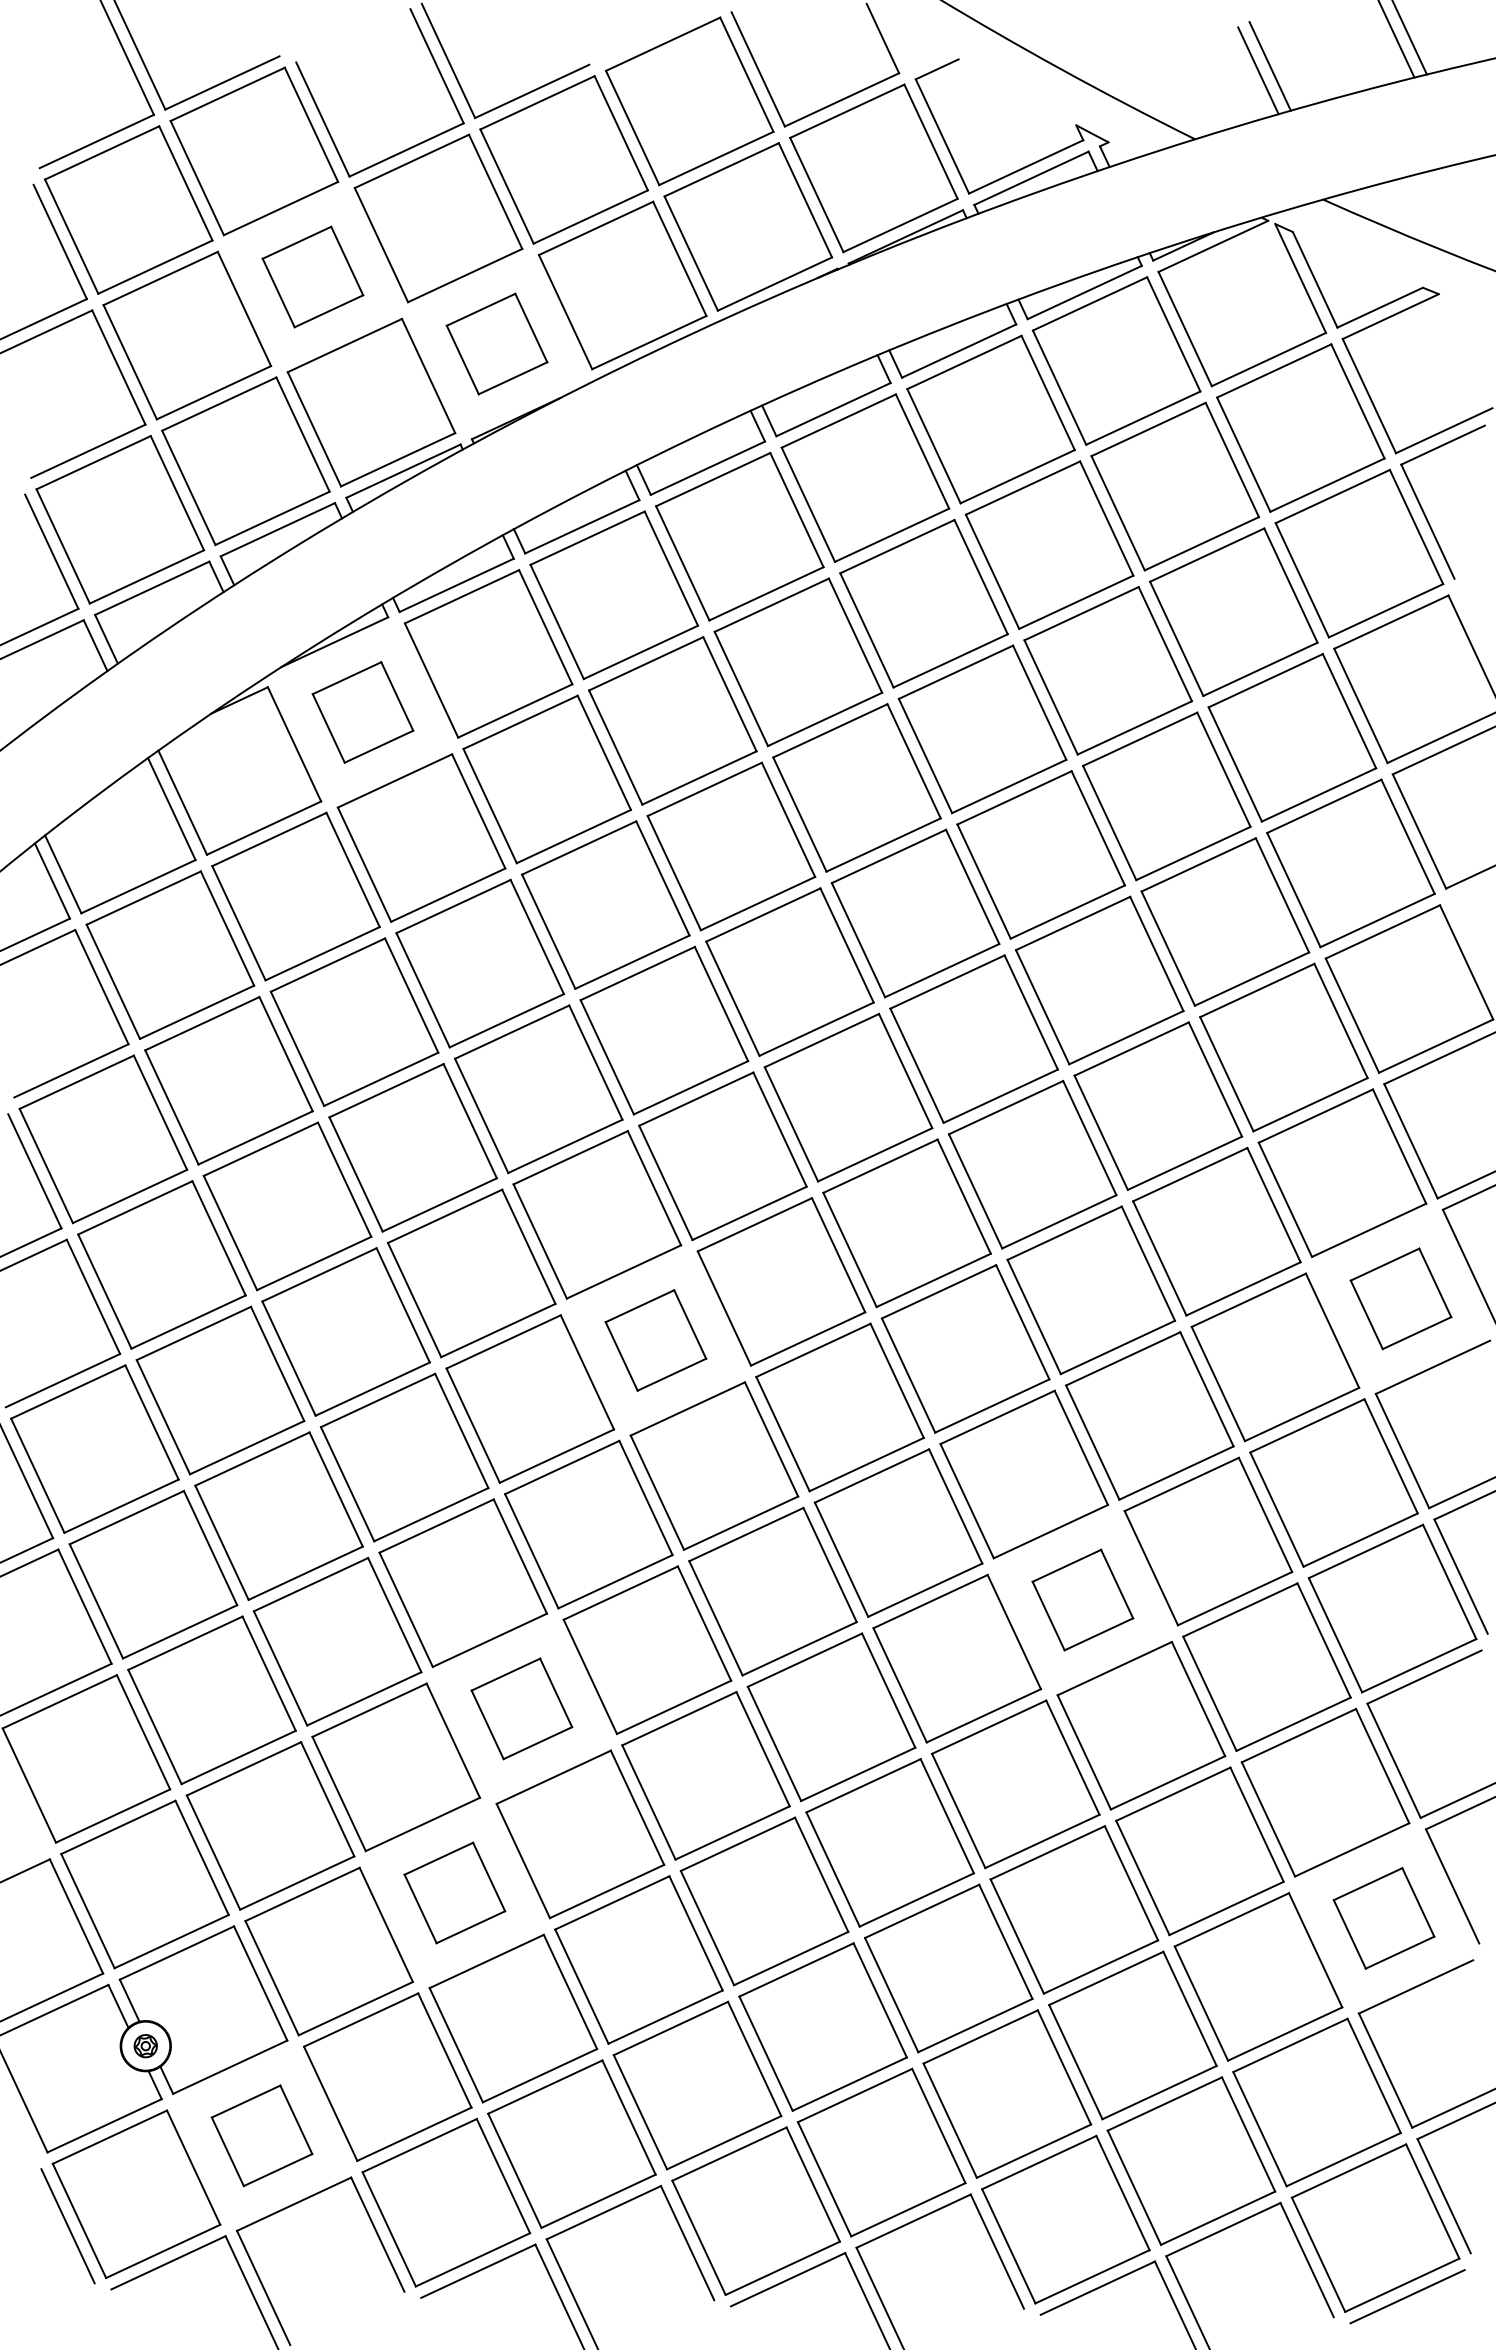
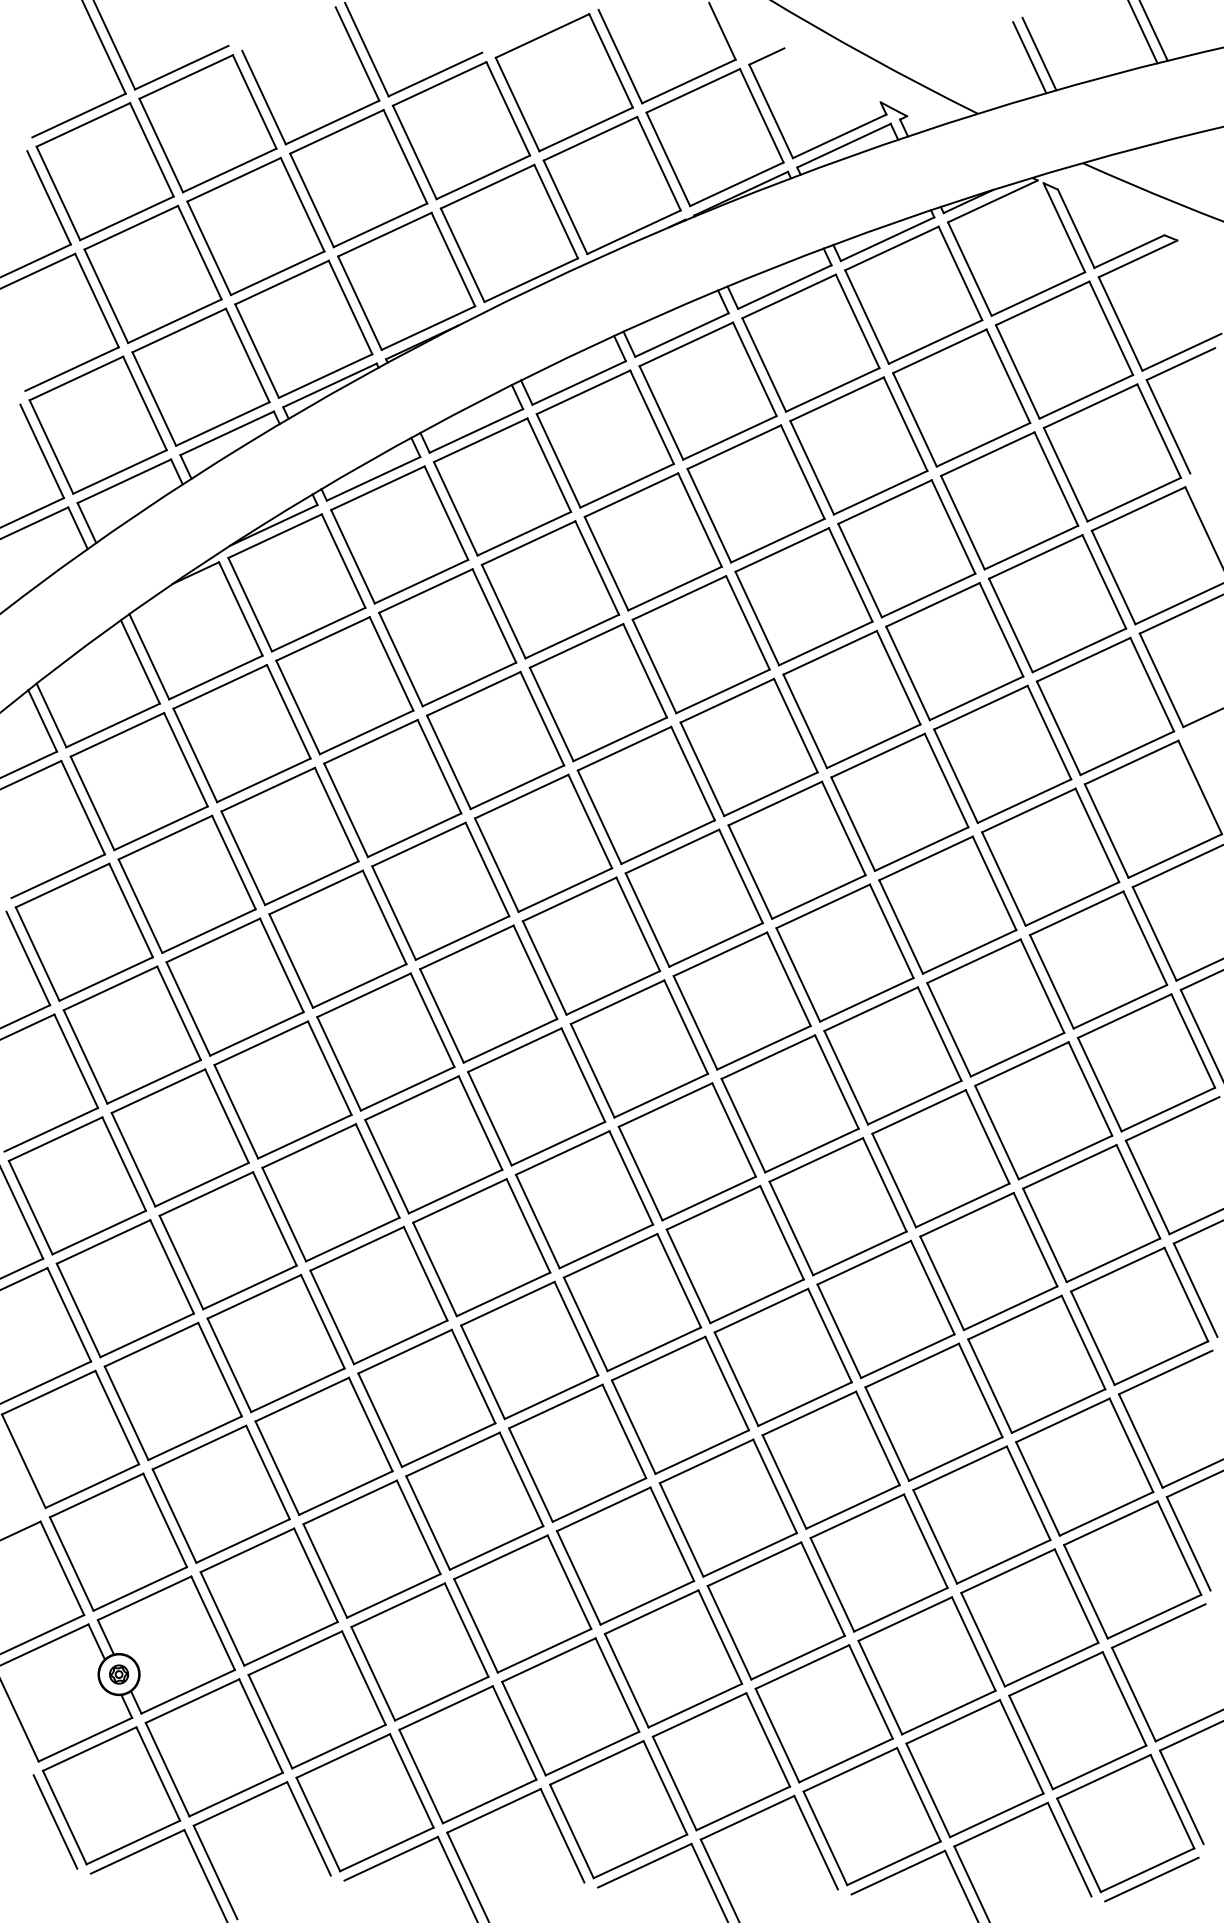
part: (312, 276) -> (255, 226), size x1.67
part: (496, 343) -> (406, 280), size x1.67
part: (362, 712) -> (296, 582), size x1.67
part: (1400, 1298) -> (1146, 1062), size x1.67
part: (655, 1340) -> (536, 1096), size x1.67
part: (1082, 1599) -> (885, 1308), size x1.67
part: (521, 1708) -> (426, 1398), size x1.67
part: (454, 1892) -> (371, 1548), size x1.67
part: (1383, 1918) -> (1132, 1570), size x1.67
part: (261, 2135) -> (213, 1747), size x1.67

